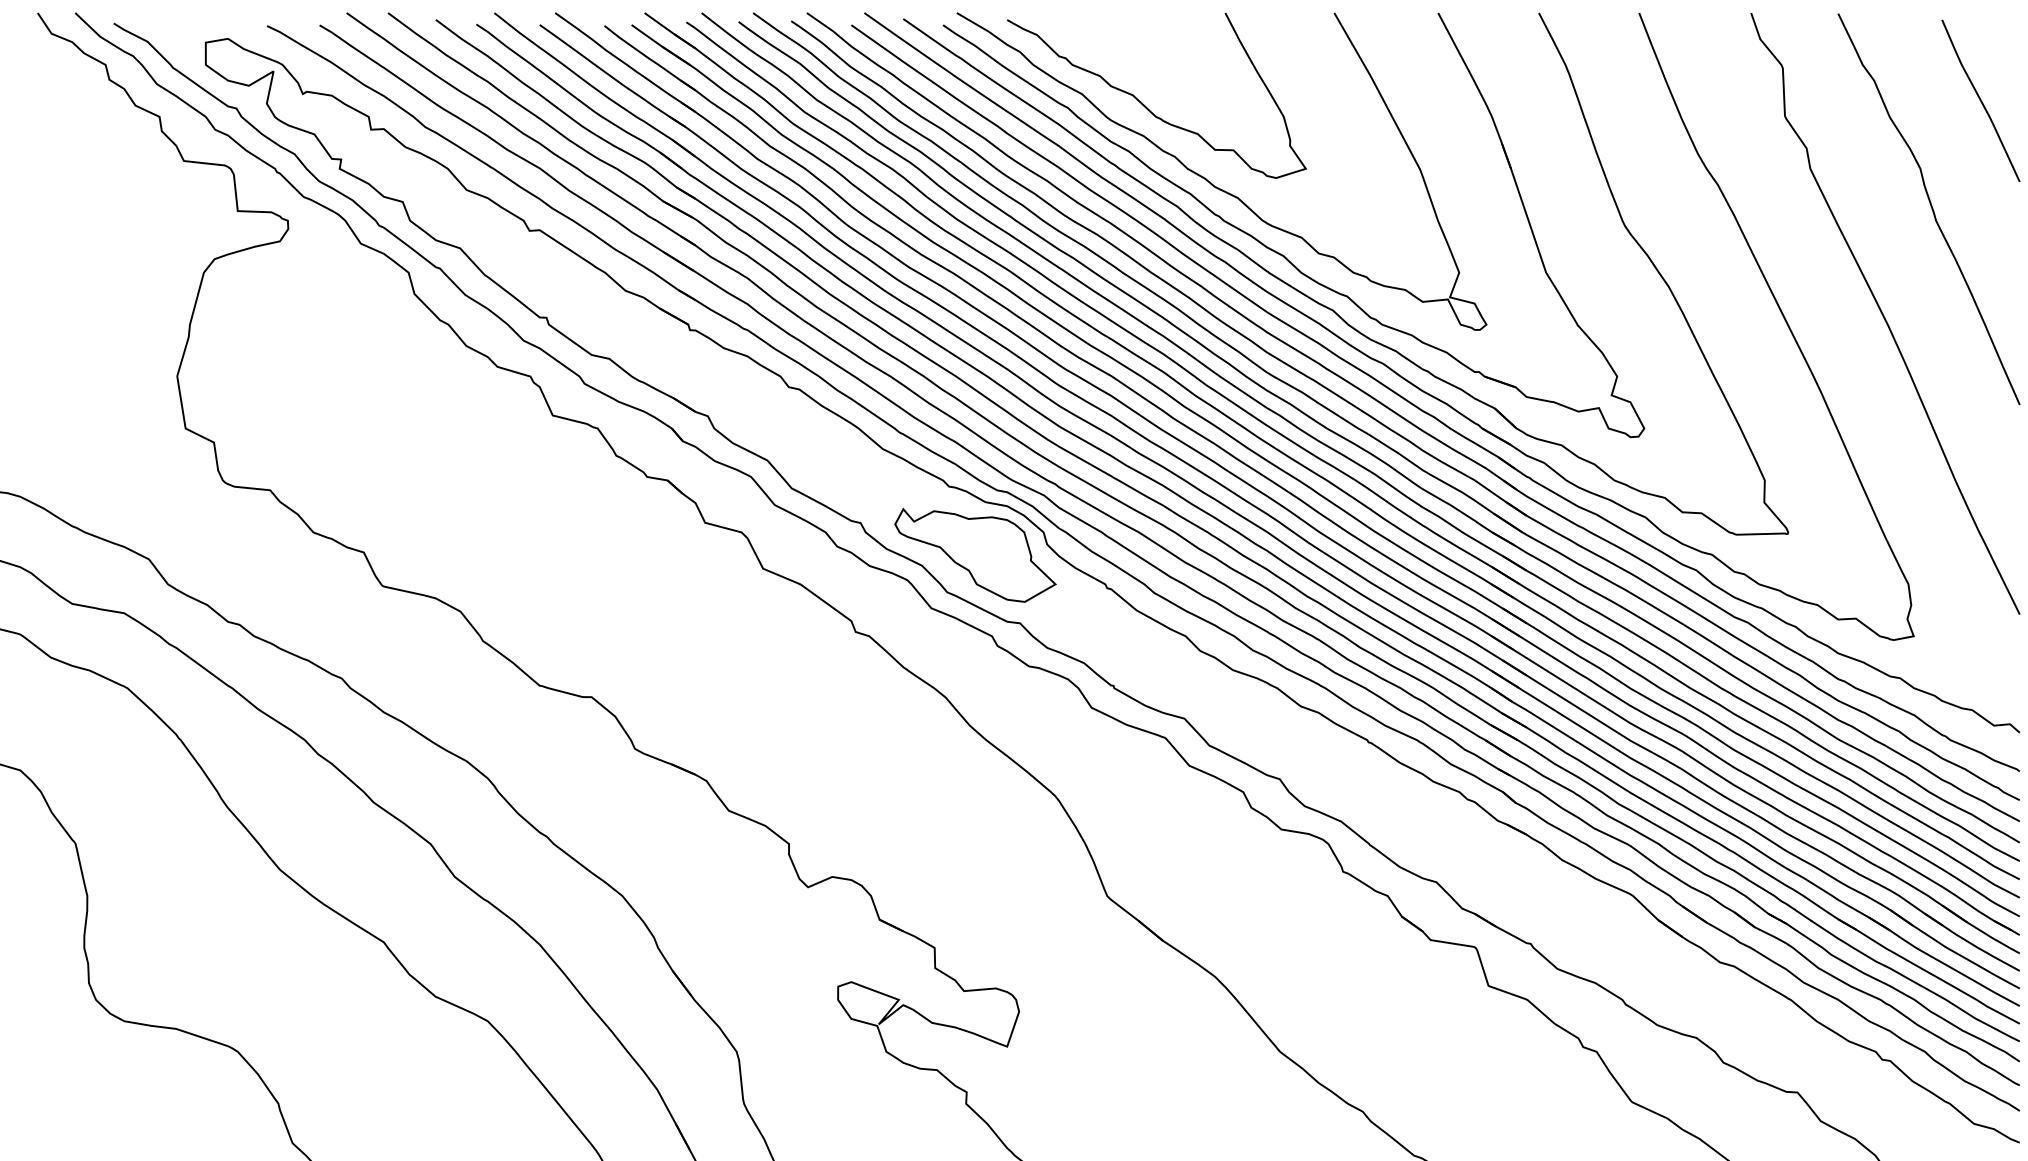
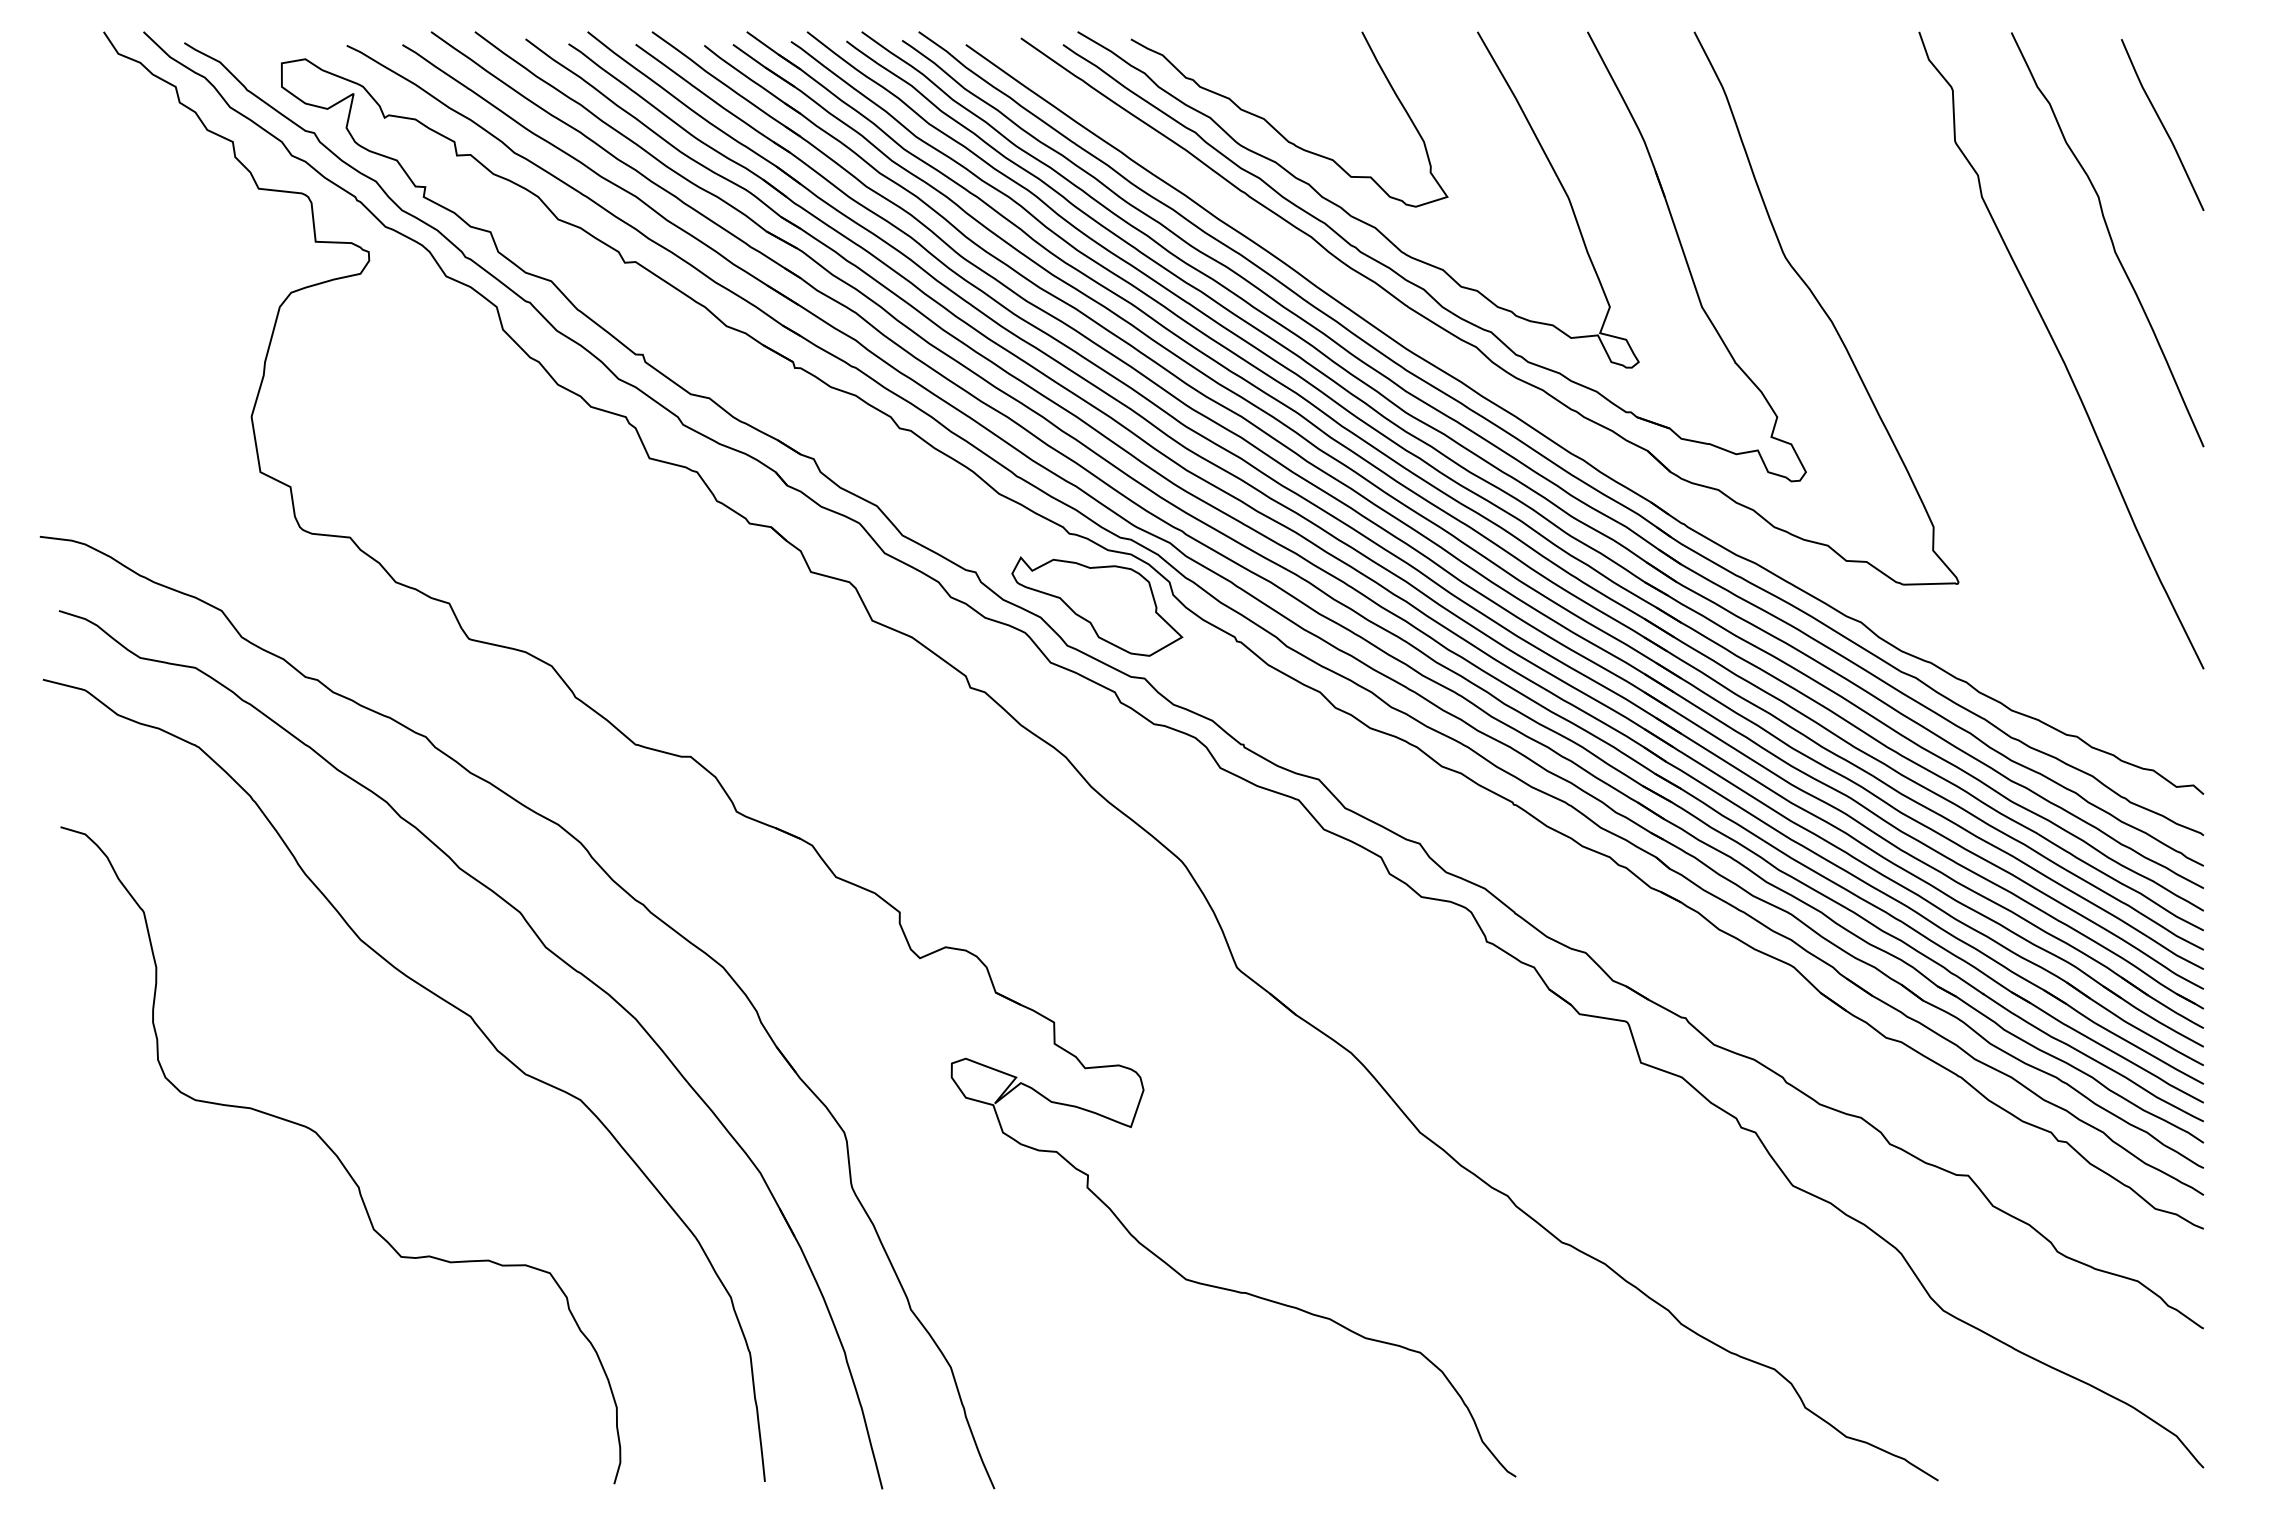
part: (1377, 359) -> (1523, 399), removed

